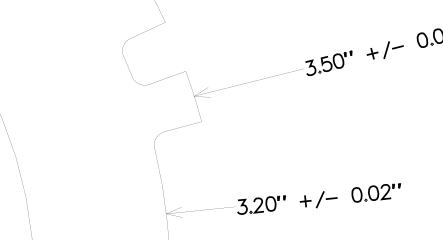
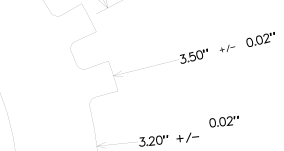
part: (385, 50) -> (227, 48), size x0.7
part: (375, 192) -> (223, 121), moved

